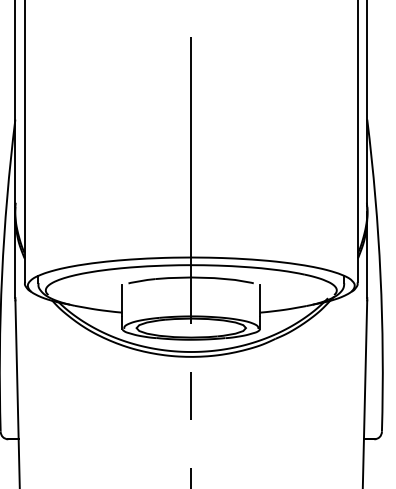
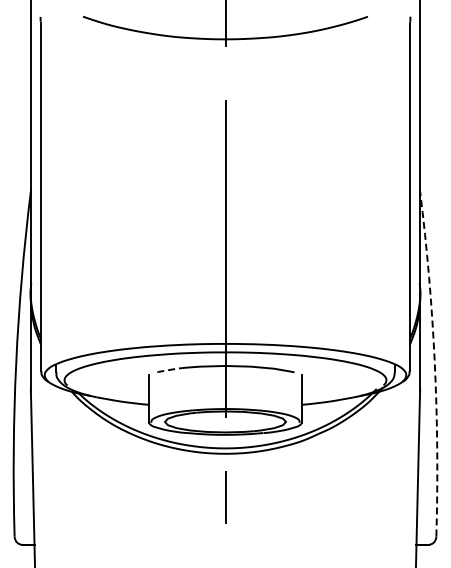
arc: (380, 275) -> (434, 363), solid -> dashed
line: (141, 280) -> (170, 369), solid -> dashed

